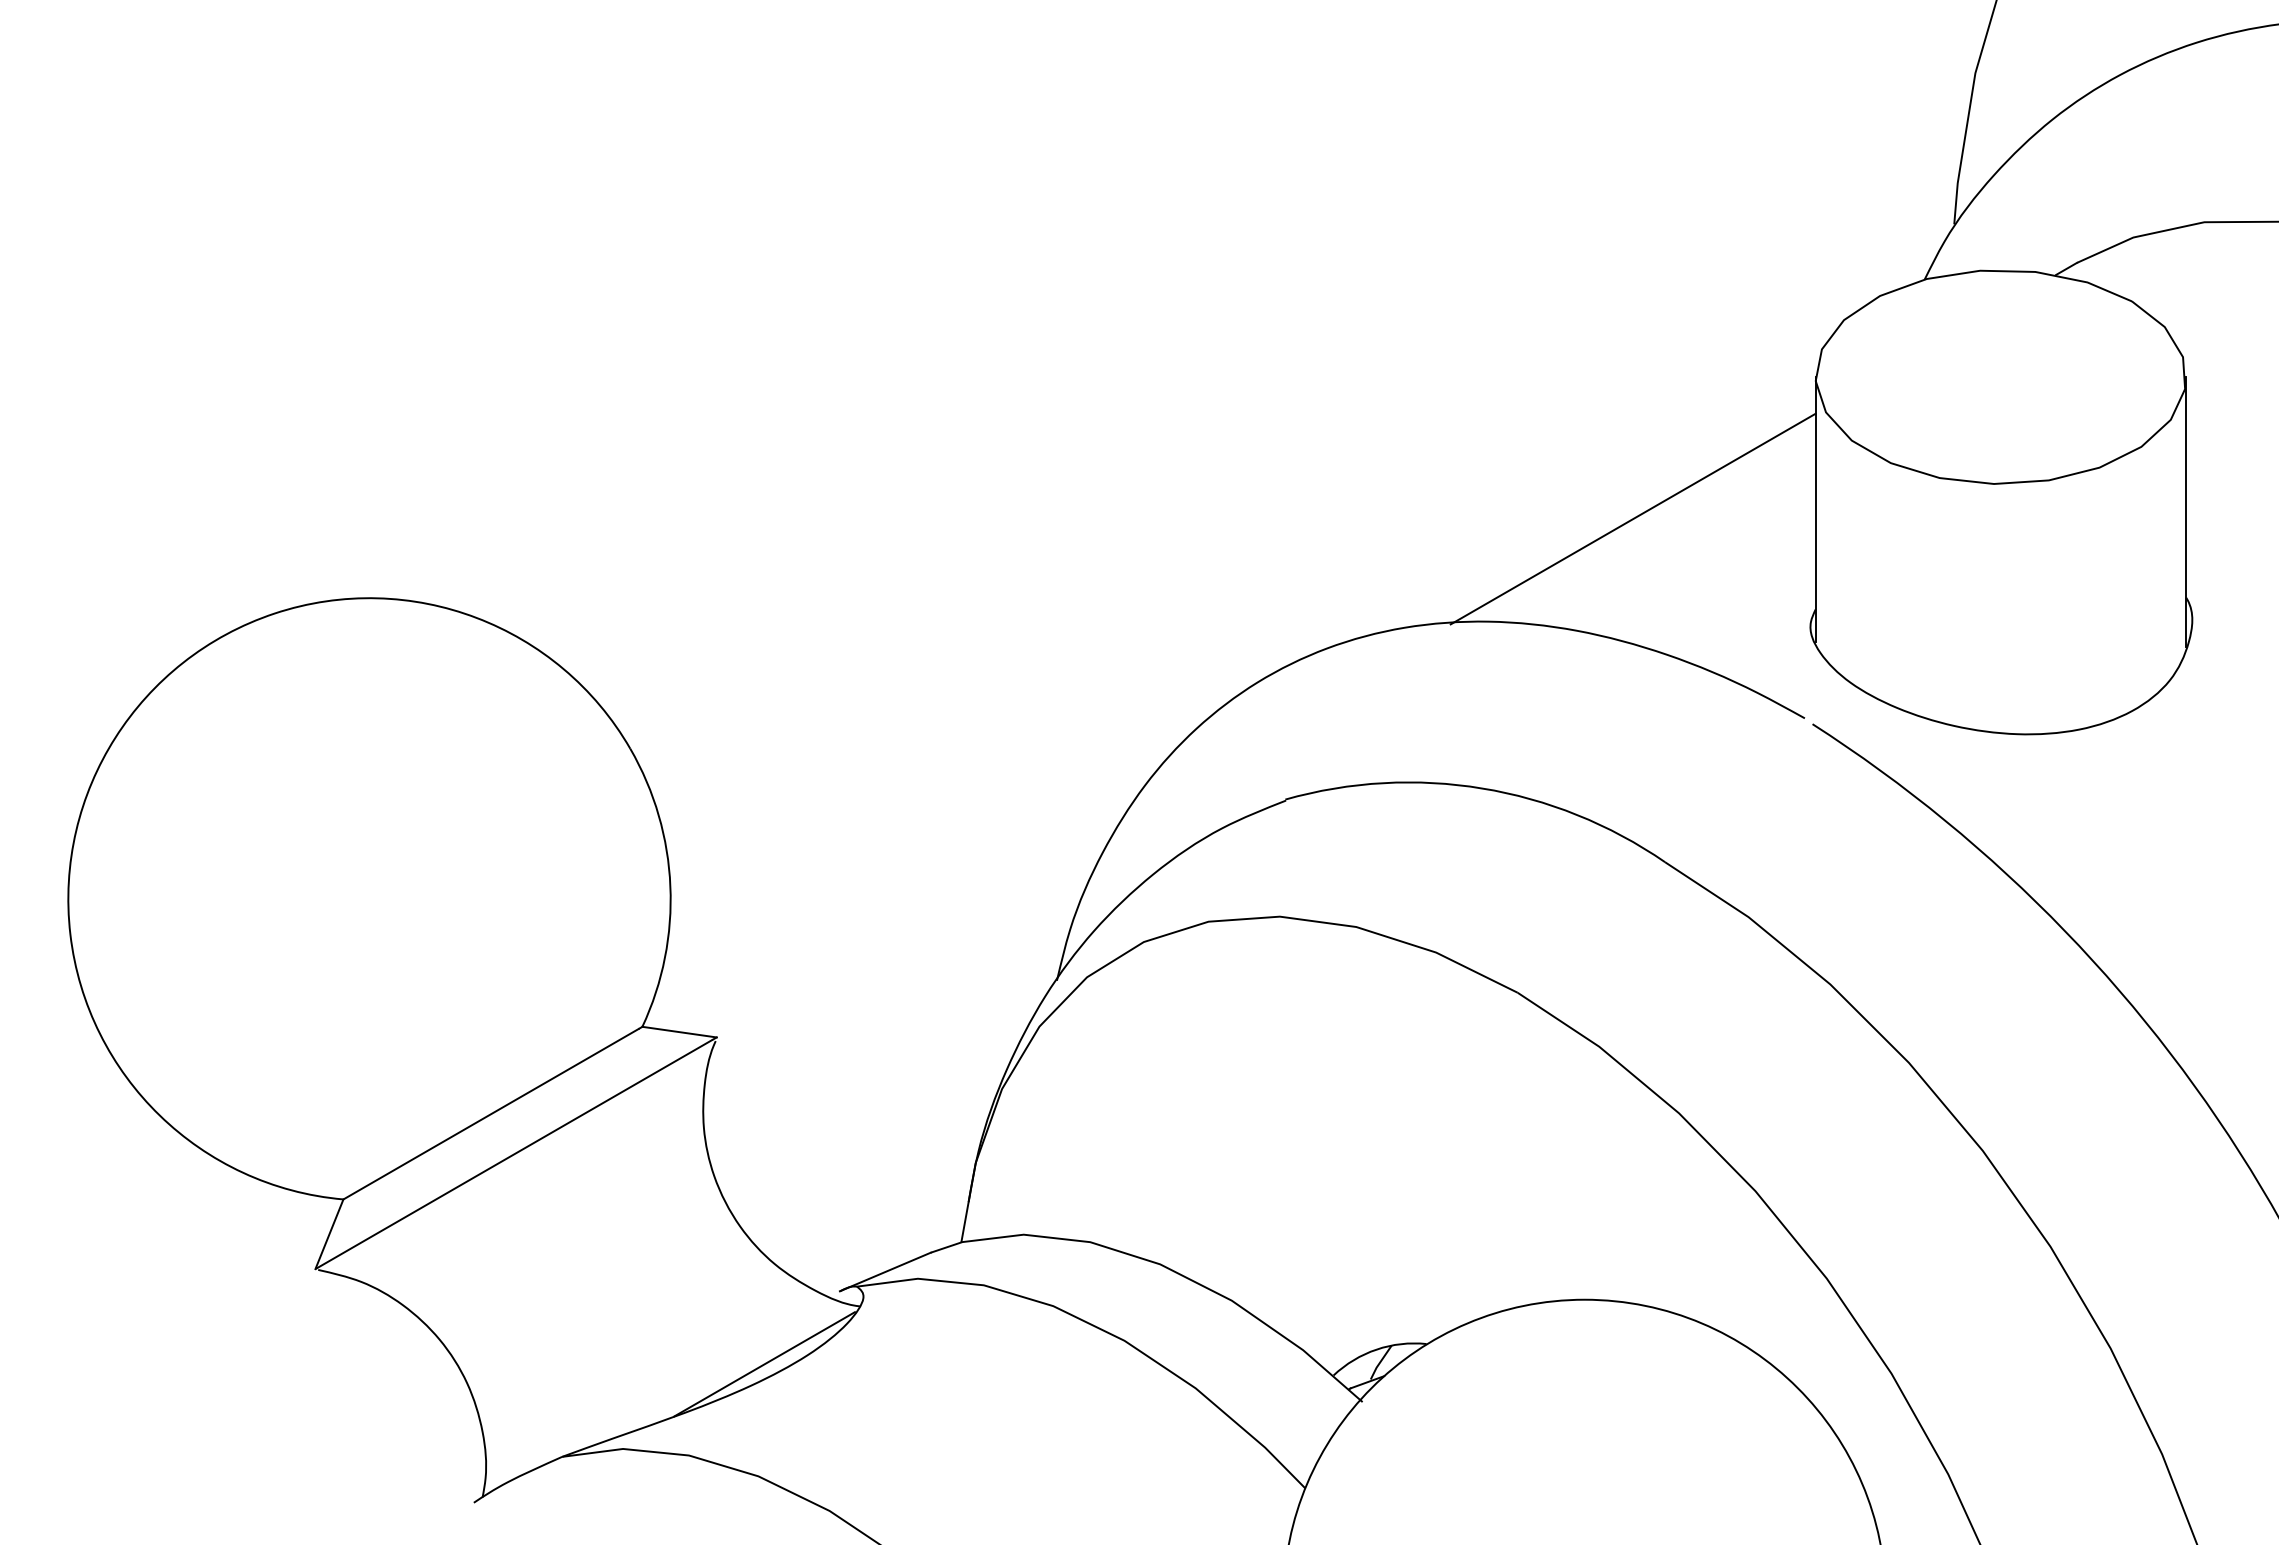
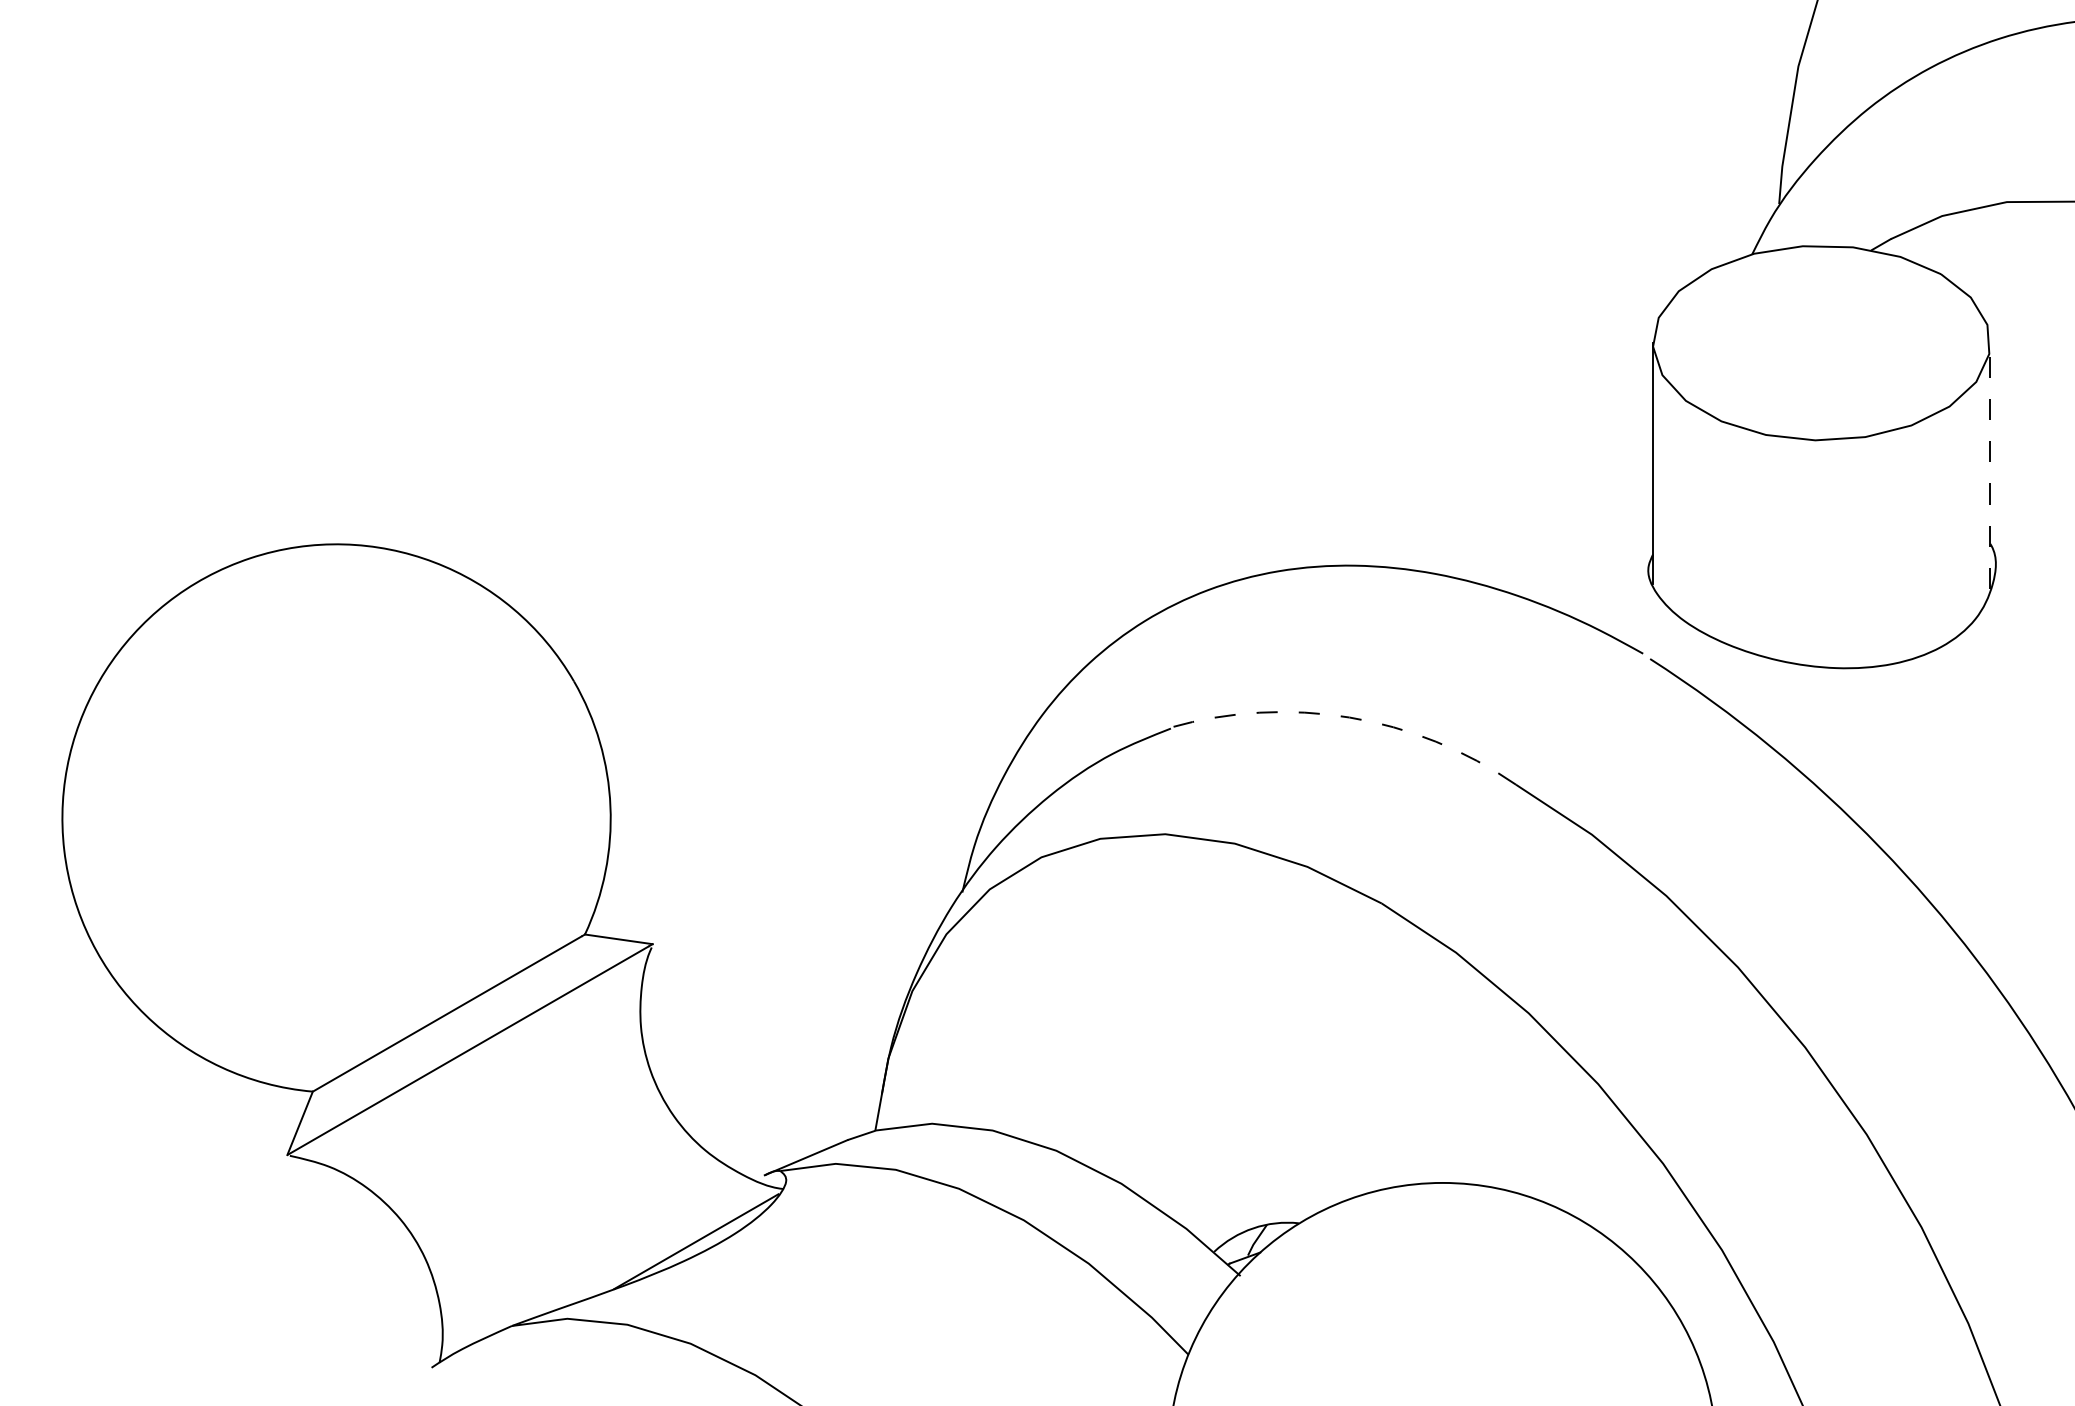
line: (2186, 511) -> (1990, 465), solid -> dashed
line: (1632, 518) -> (1486, 471), removed
arc: (1482, 788) -> (1349, 717), solid -> dashed

